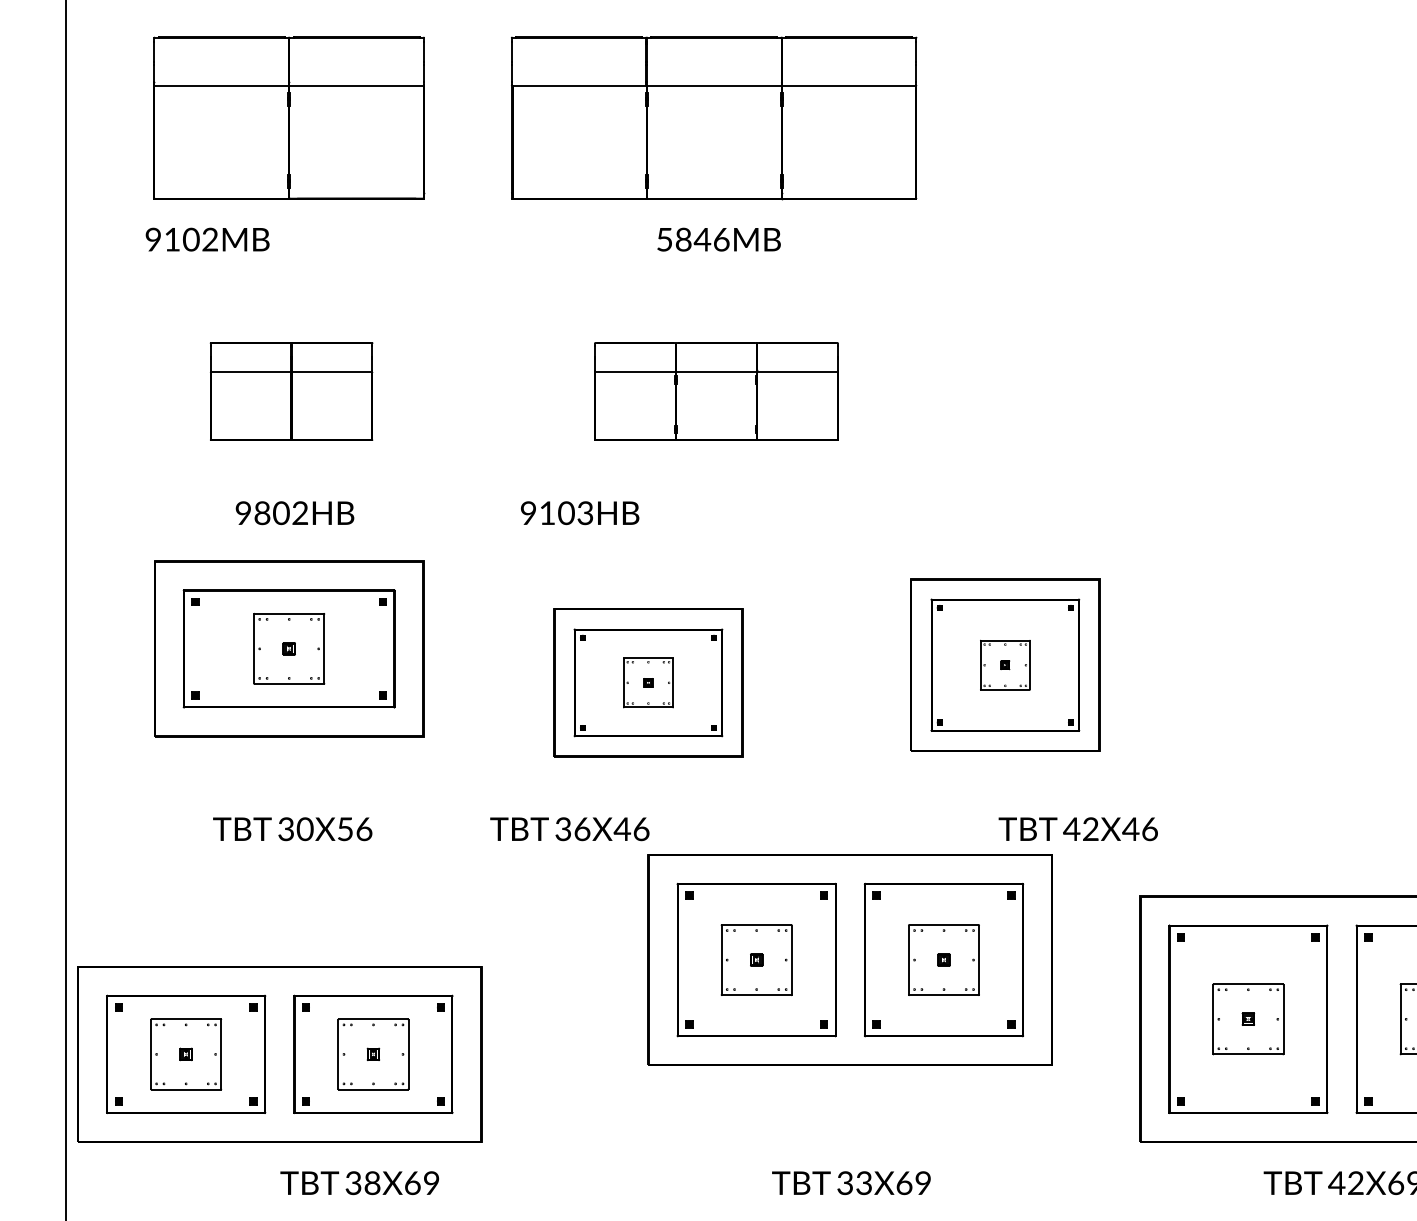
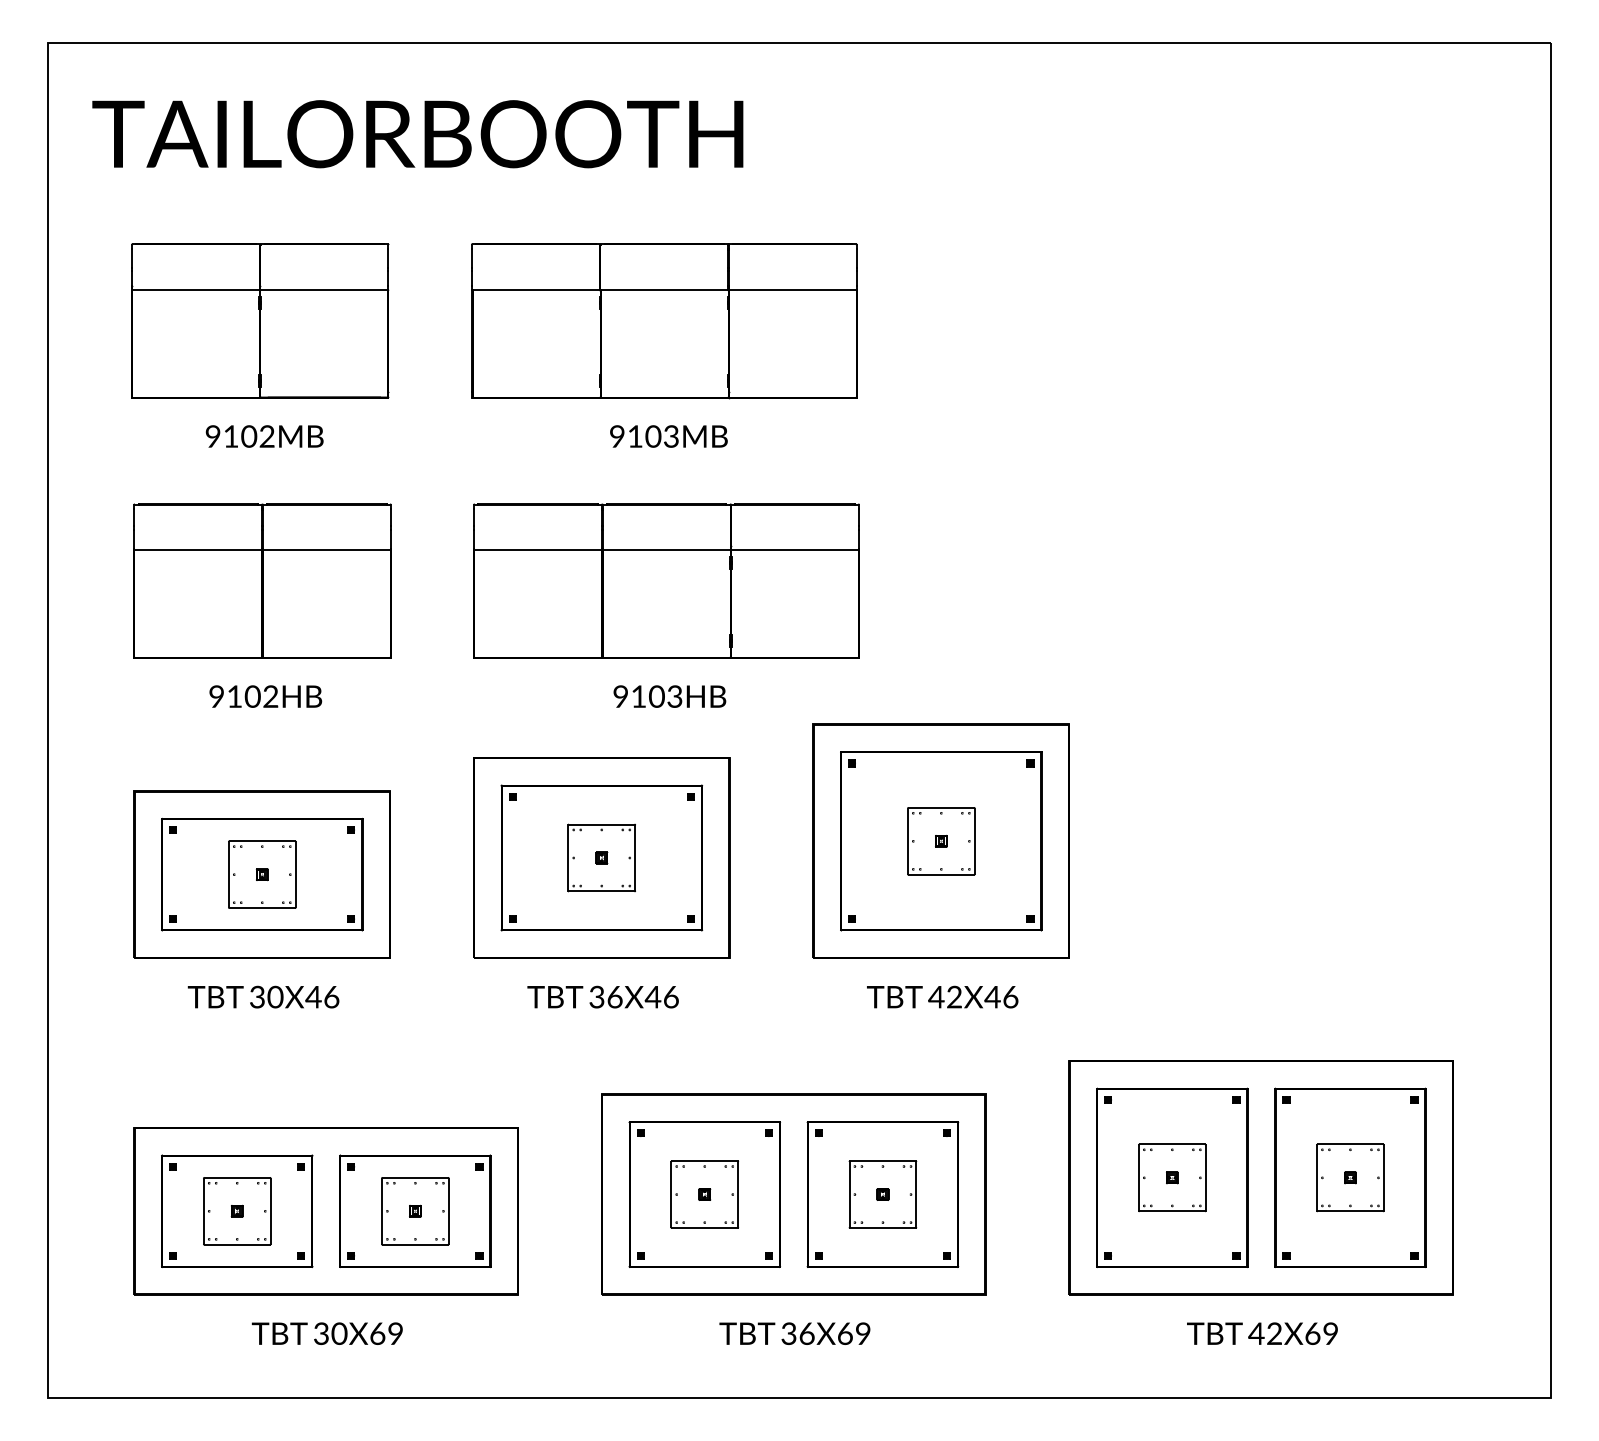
text: (207, 239) -> (264, 436), moved
text: (693, 239) -> (644, 436), 5846MB -> 9103MB
part: (291, 391) -> (262, 580), size x1.67
part: (716, 391) -> (666, 580), size x1.67
text: (262, 513) -> (234, 696), 9802HB -> 9102HB
text: (579, 513) -> (669, 696), moved
part: (288, 648) -> (261, 874), moved
part: (1004, 664) -> (940, 840), size x1.43
part: (648, 682) -> (601, 857), size x1.43
text: (569, 828) -> (602, 996), moved
text: (1078, 828) -> (942, 996), moved
text: (345, 829) -> (313, 997), 30X56 -> 30X46
part: (849, 959) -> (793, 1194), moved
part: (278, 1054) -> (325, 1211), moved
text: (372, 1182) -> (339, 1333), 38X69 -> 30X69
text: (863, 1182) -> (806, 1333), 33X69 -> 36X69

